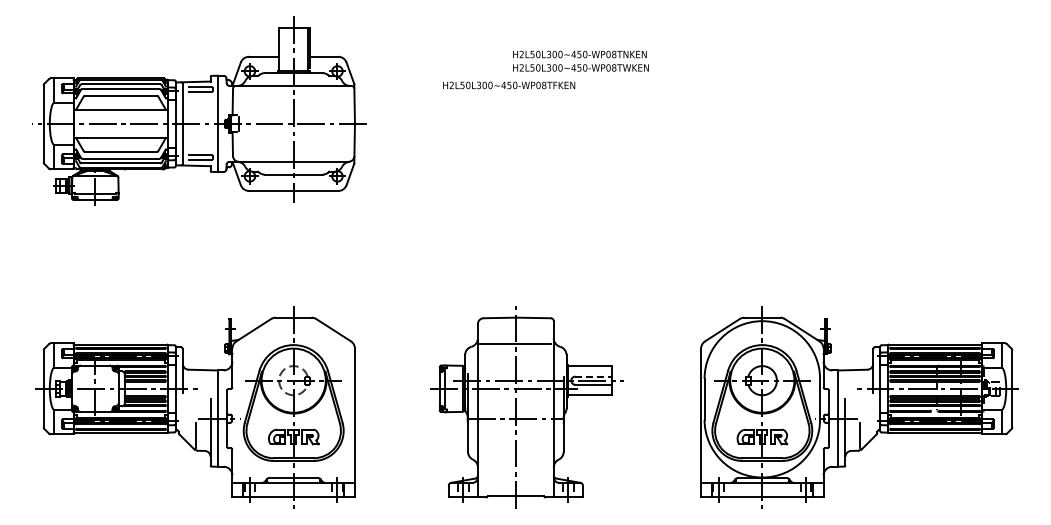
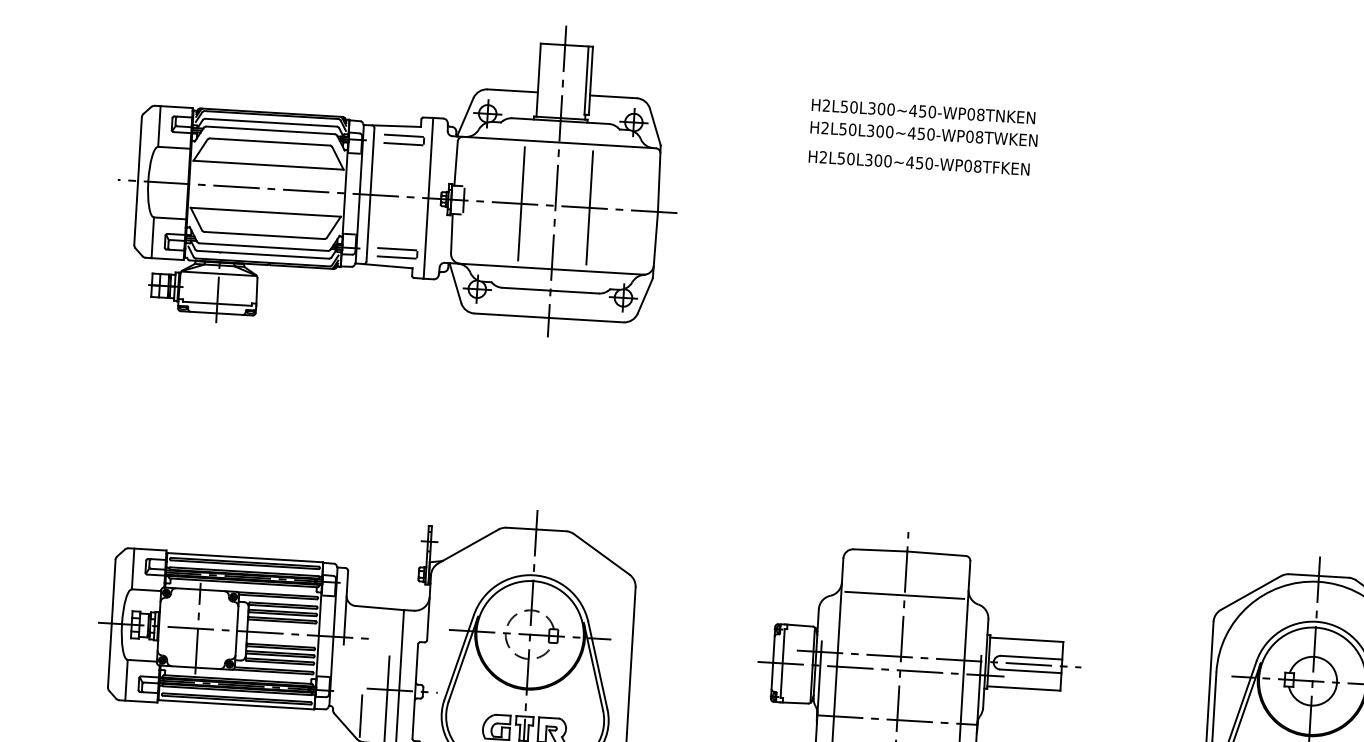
text: (580, 60) -> (923, 121), moved
line: (273, 123) -> (521, 203), added
line: (314, 123) -> (590, 207), added
line: (594, 376) -> (1032, 657), dashed -> solid

